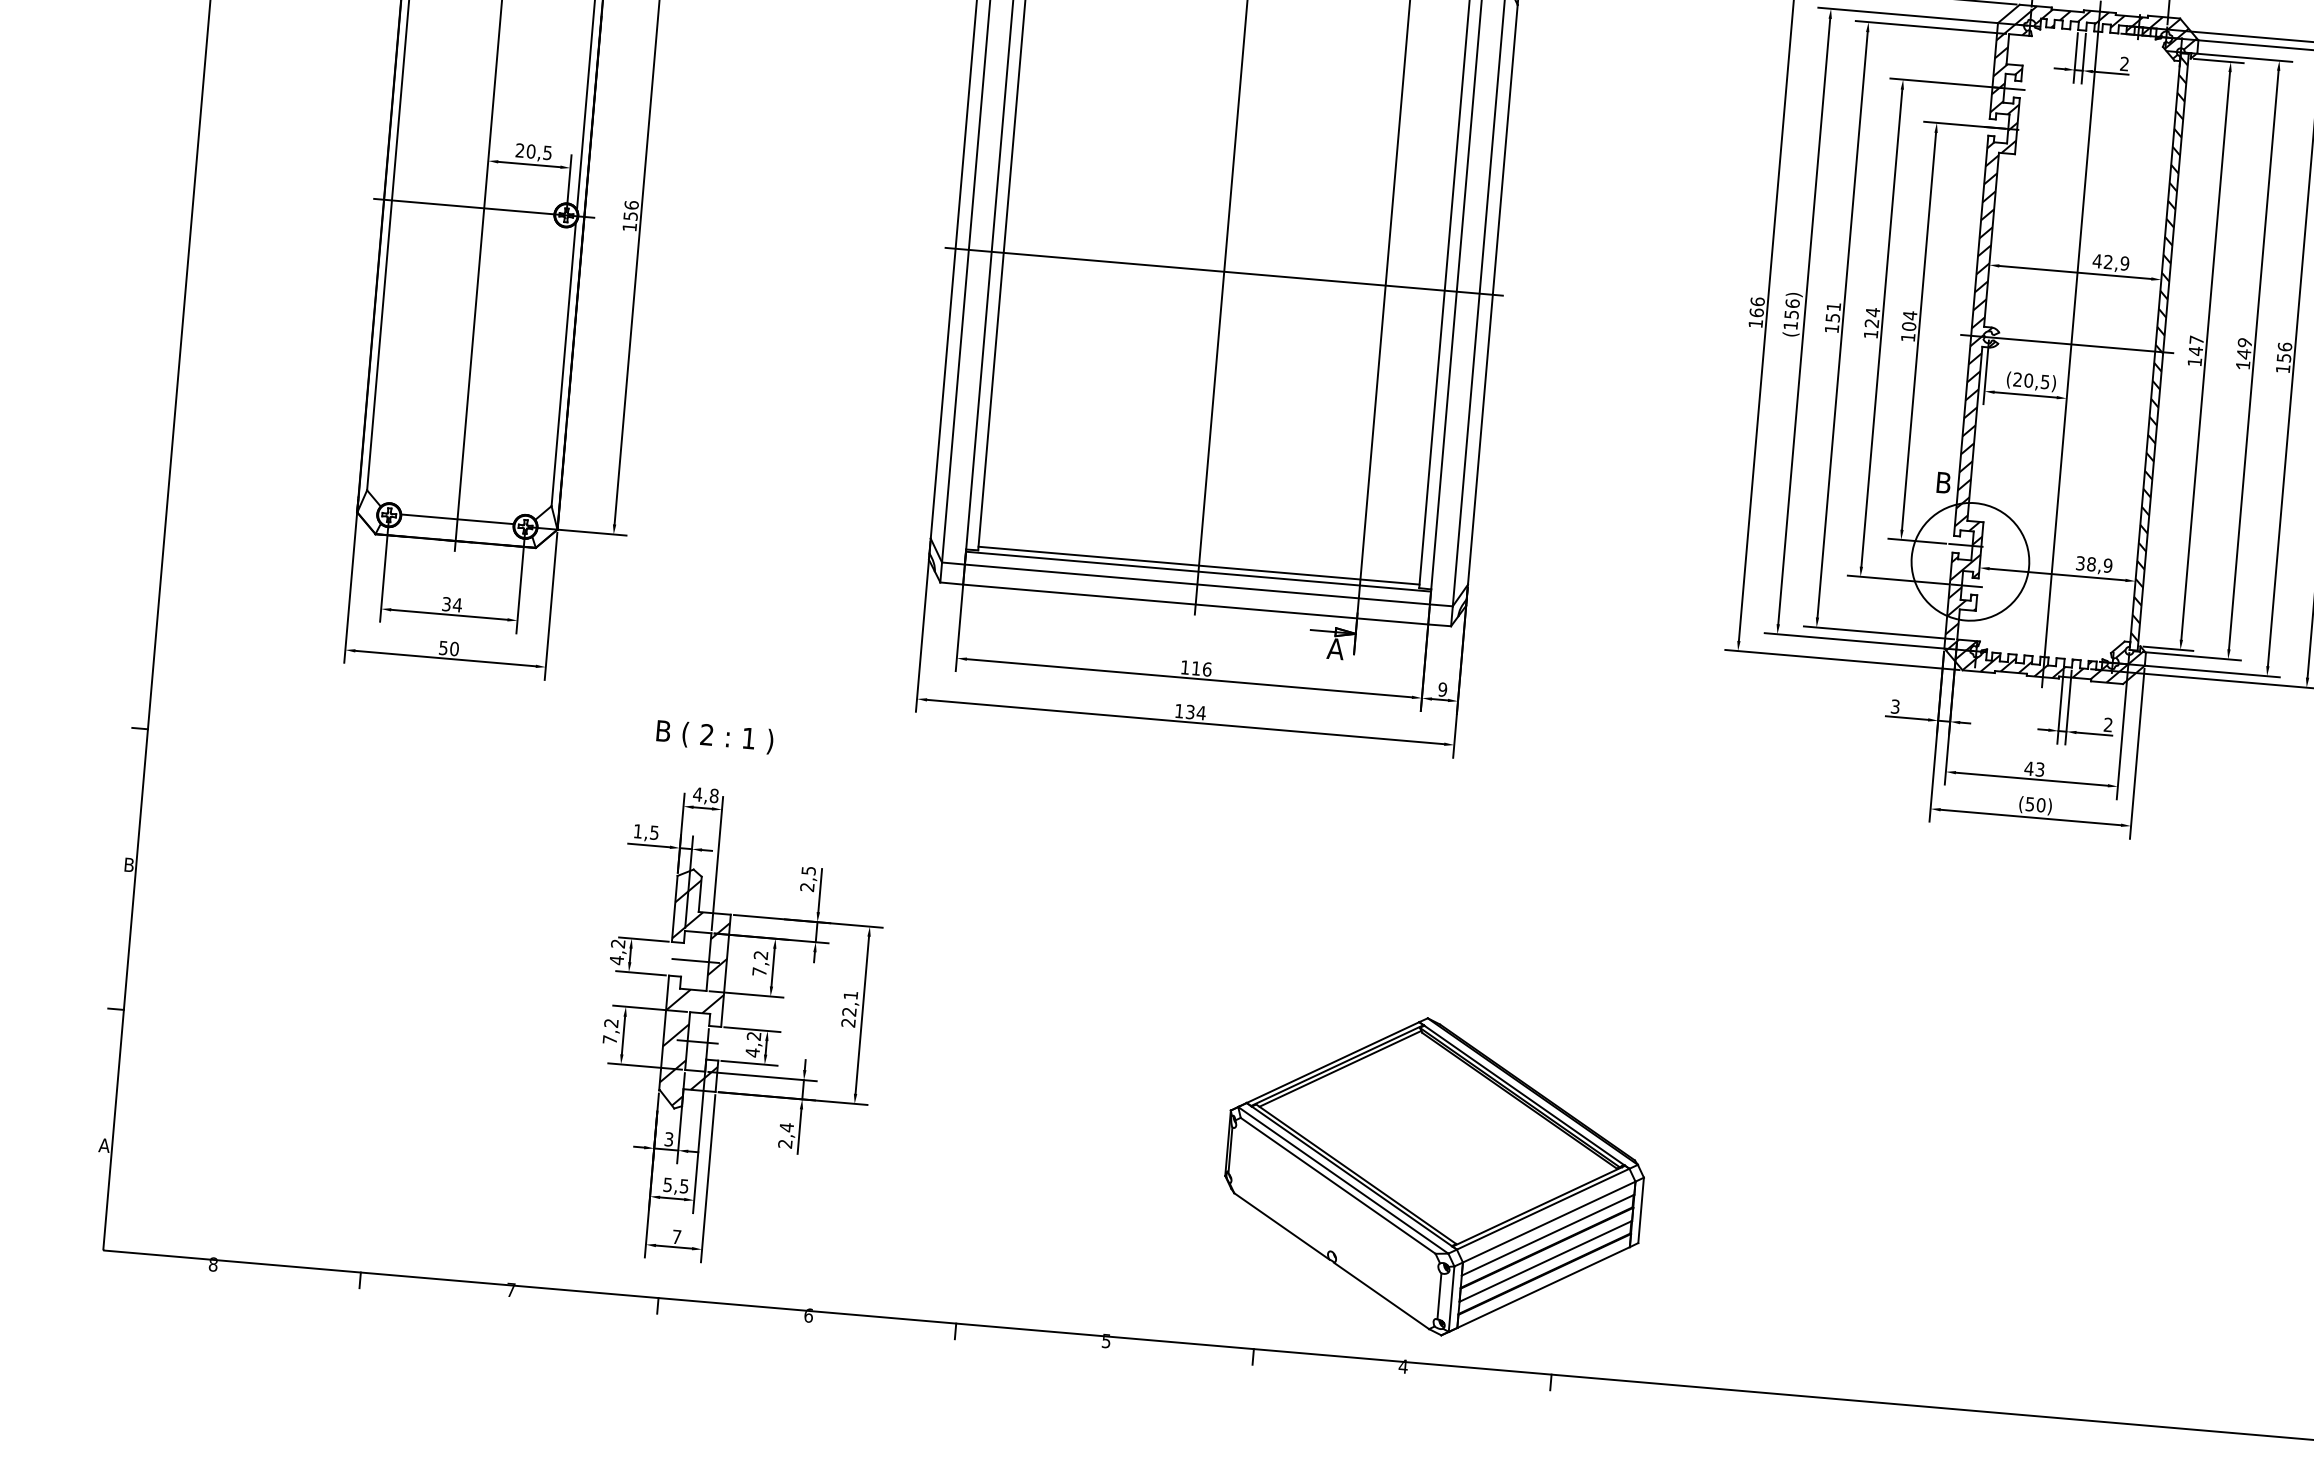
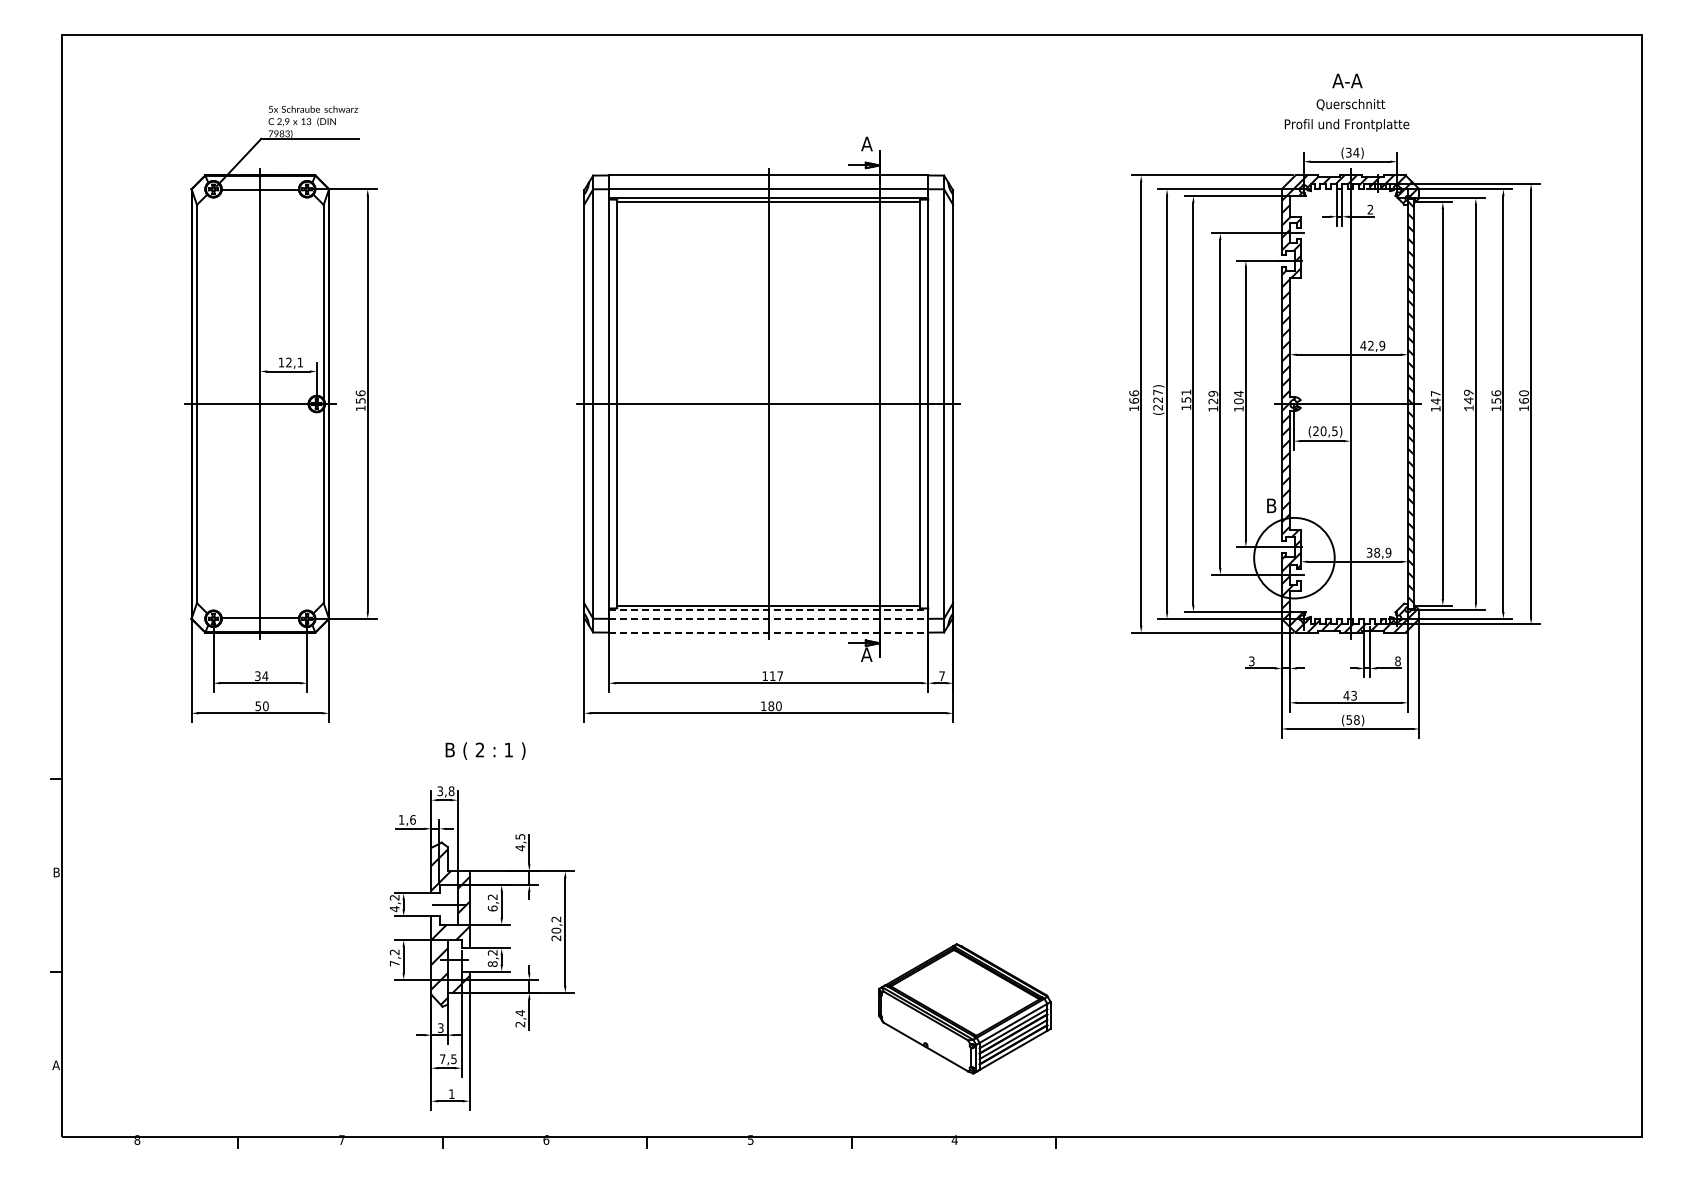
text: (533, 151) -> (290, 362), 20,5 -> 12,1
text: (1873, 311) -> (1213, 393), 124 -> 129
text: (1792, 313) -> (1158, 399), (156) -> (227)
line: (1198, 572) -> (768, 610), solid -> dashed
line: (1197, 584) -> (768, 618), solid -> dashed
line: (1195, 604) -> (768, 632), solid -> dashed
text: (1207, 669) -> (780, 676), 116 -> 117
text: (1441, 690) -> (941, 676), 9 -> 7
text: (1194, 712) -> (774, 706), 134 -> 180
text: (2107, 725) -> (1397, 661), 2 -> 8
text: (714, 736) -> (485, 750), moved
text: (698, 794) -> (440, 791), 4,8 -> 3,8
text: (2040, 804) -> (1356, 719), (50) -> (58)
text: (653, 832) -> (412, 819), 1,5 -> 1,6
text: (807, 887) -> (520, 848), 2,5 -> 4,5
text: (759, 971) -> (492, 908), 7,2 -> 6,2
text: (850, 1003) -> (556, 924), 22,1 -> 20,2
text: (752, 1053) -> (492, 964), 4,2 -> 8,2
part: (1433, 1176) -> (964, 1008), size x0.6
text: (667, 1185) -> (442, 1059), 5,5 -> 7,5
text: (676, 1235) -> (451, 1093), 7 -> 1

